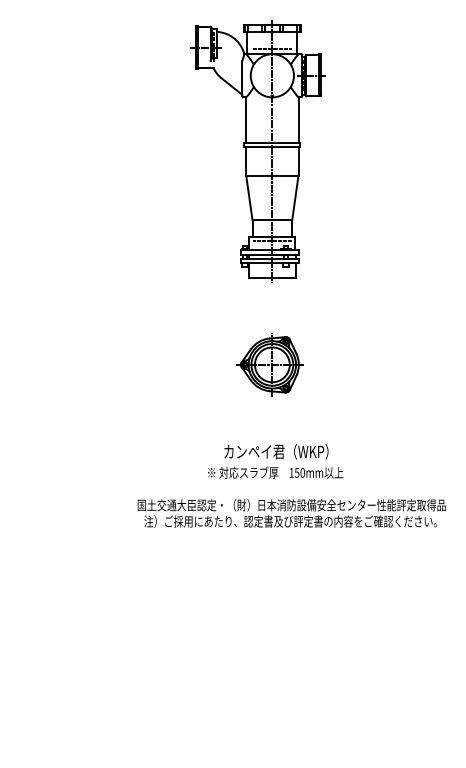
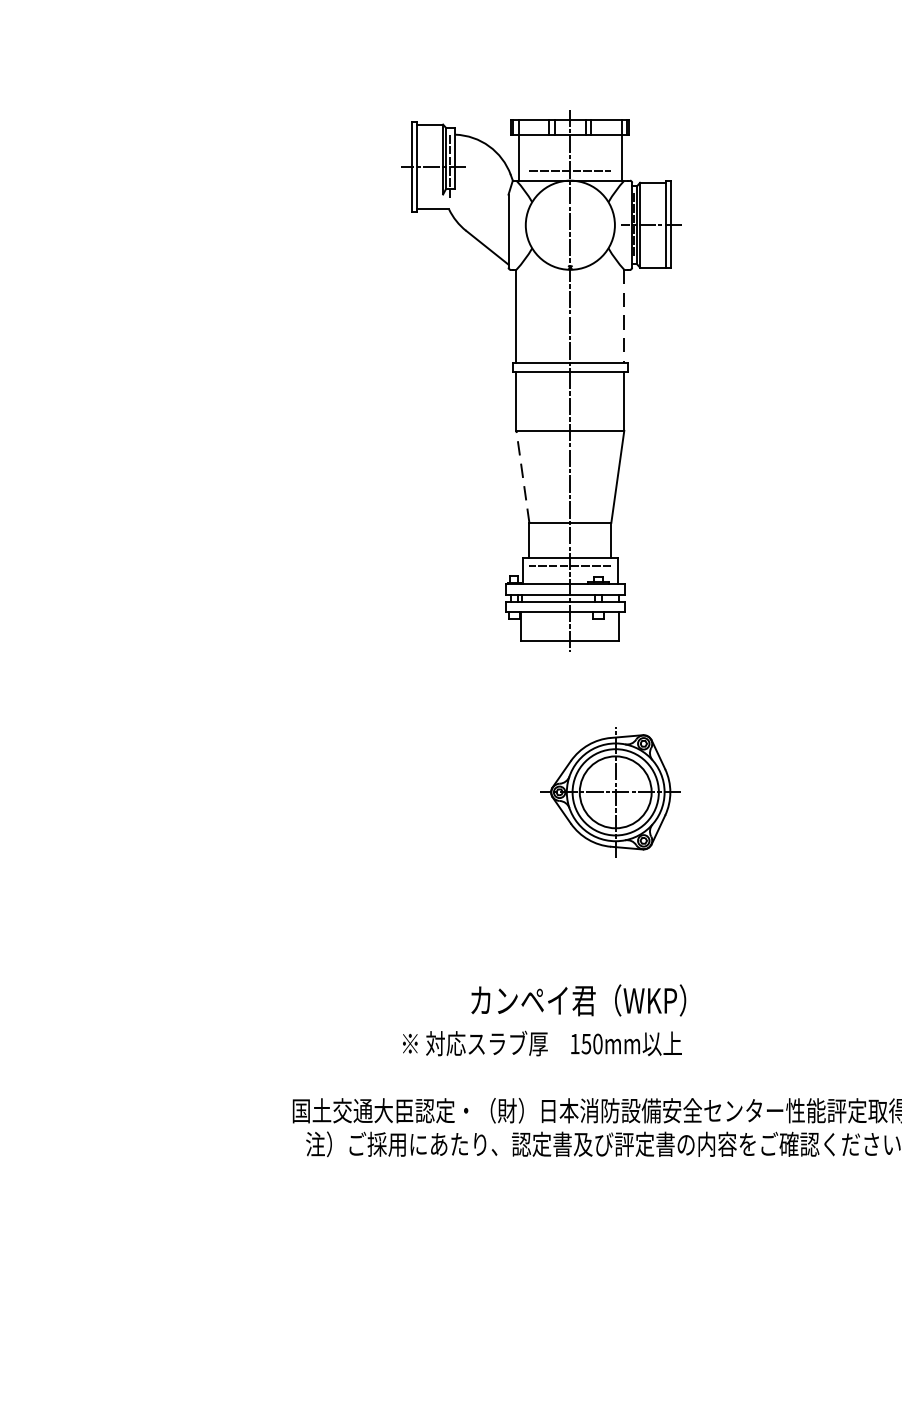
line: (298, 120) -> (624, 317), solid -> dashed
line: (249, 197) -> (523, 476), solid -> dashed
part: (269, 364) -> (609, 791), moved
text: (275, 472) -> (541, 1043), moved

